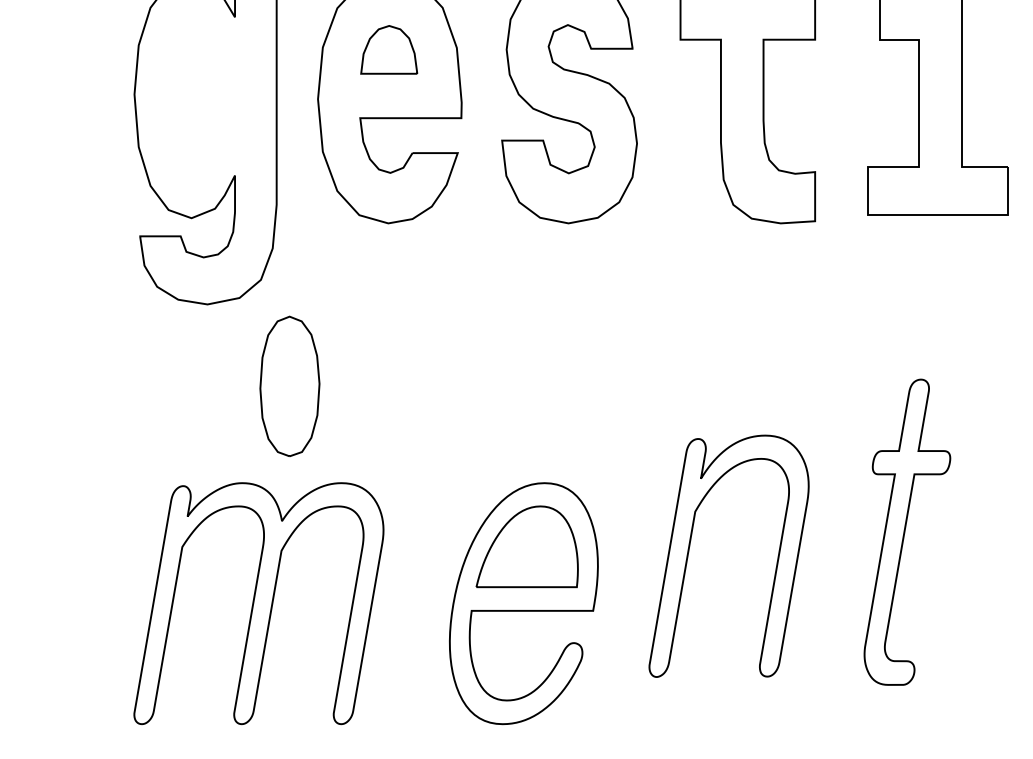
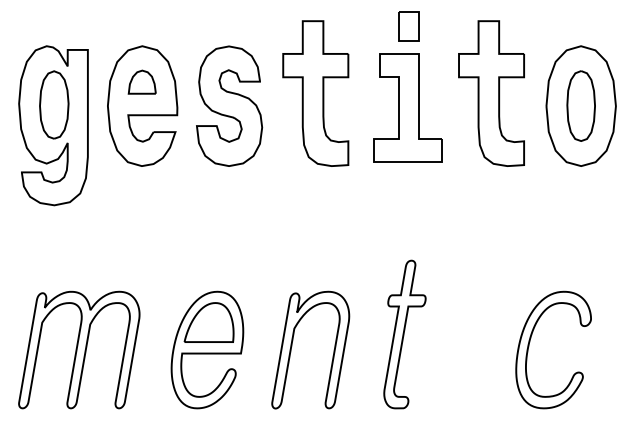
part: (290, 385) -> (54, 104), moved
part: (906, 532) -> (404, 334), moved
part: (691, 548) -> (292, 346), moved

